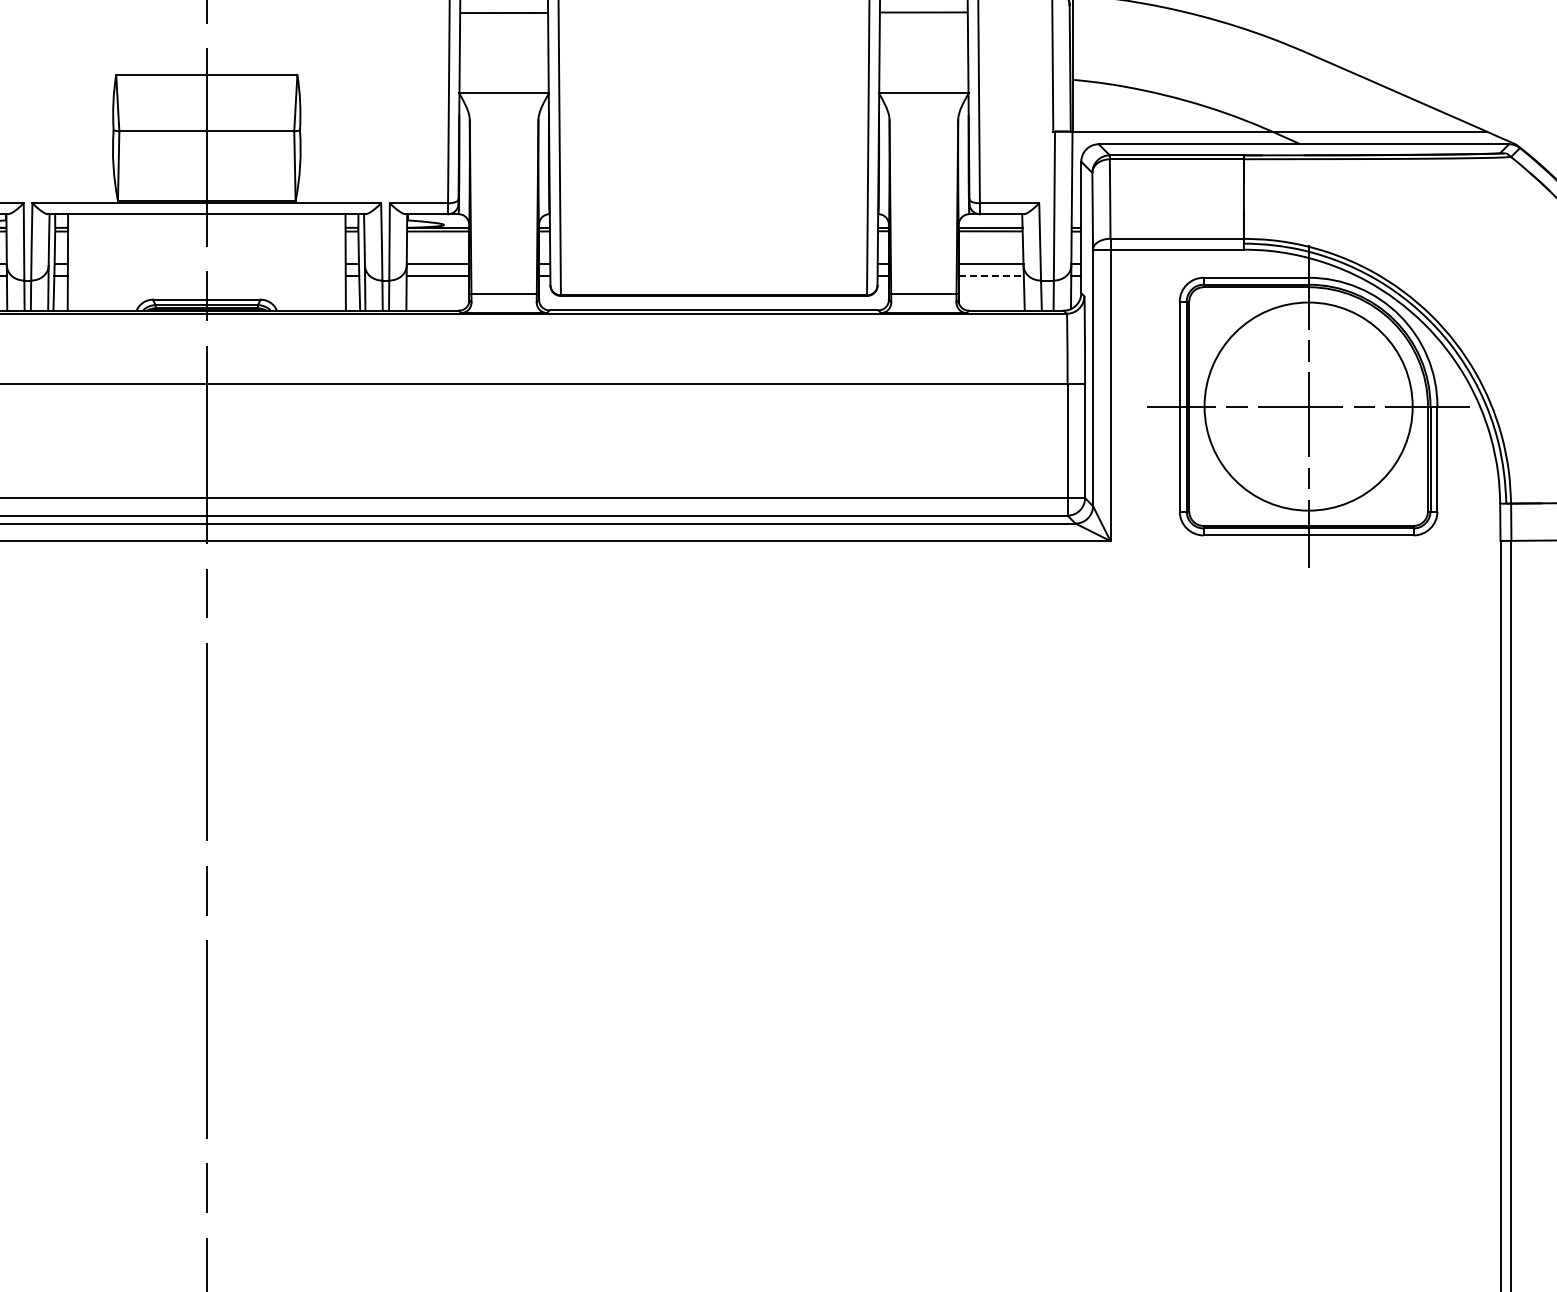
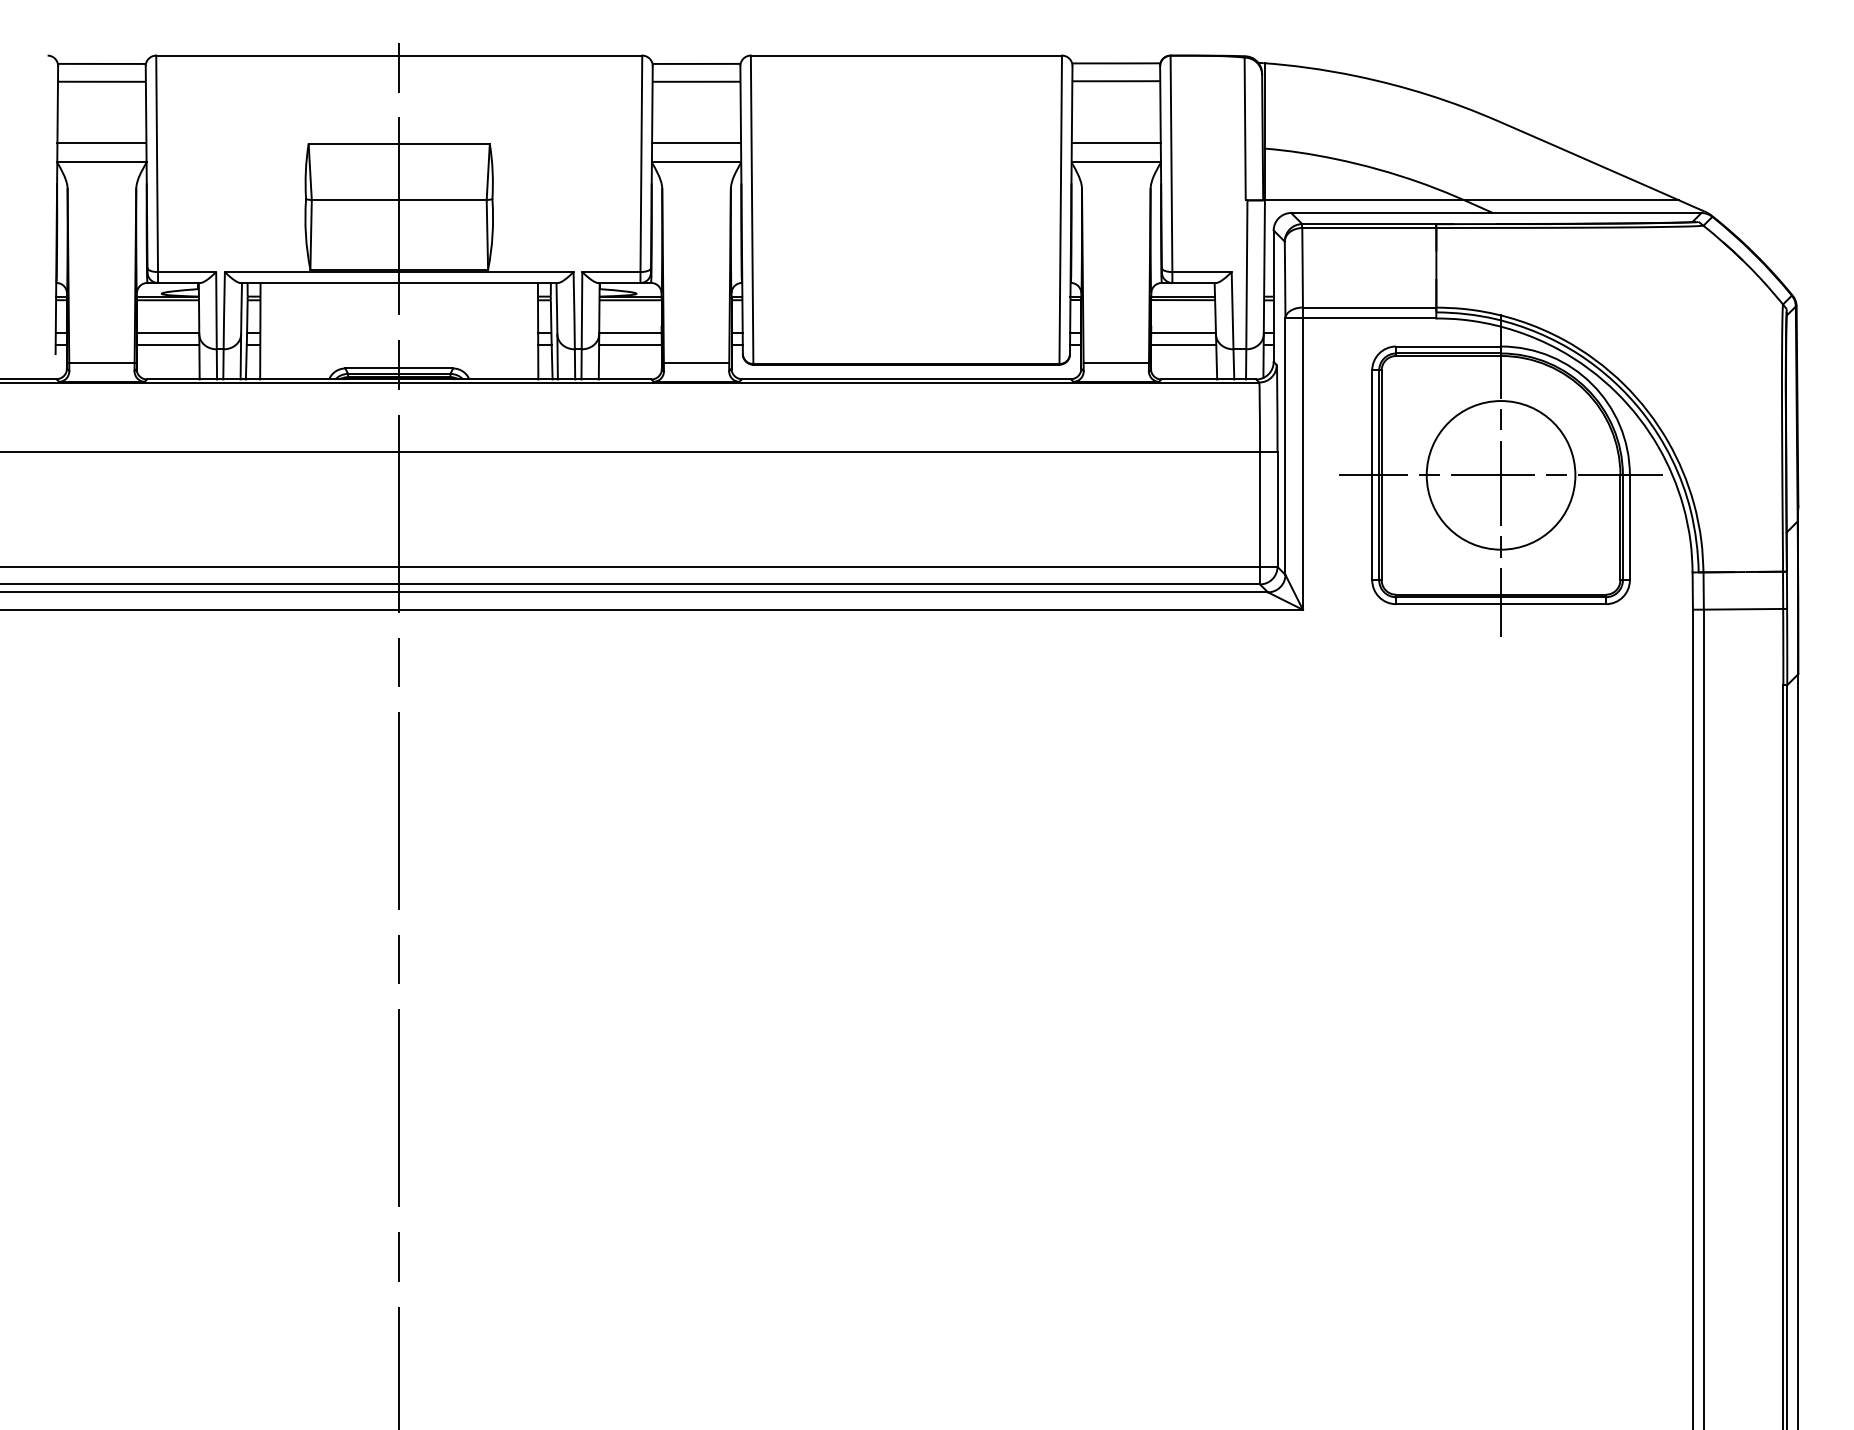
line: (504, 74) -> (696, 143), added
line: (923, 74) -> (1115, 143), added
line: (992, 275) -> (1184, 344), dashed -> solid
circle: (1308, 406) -> (1500, 475), size x0.71

